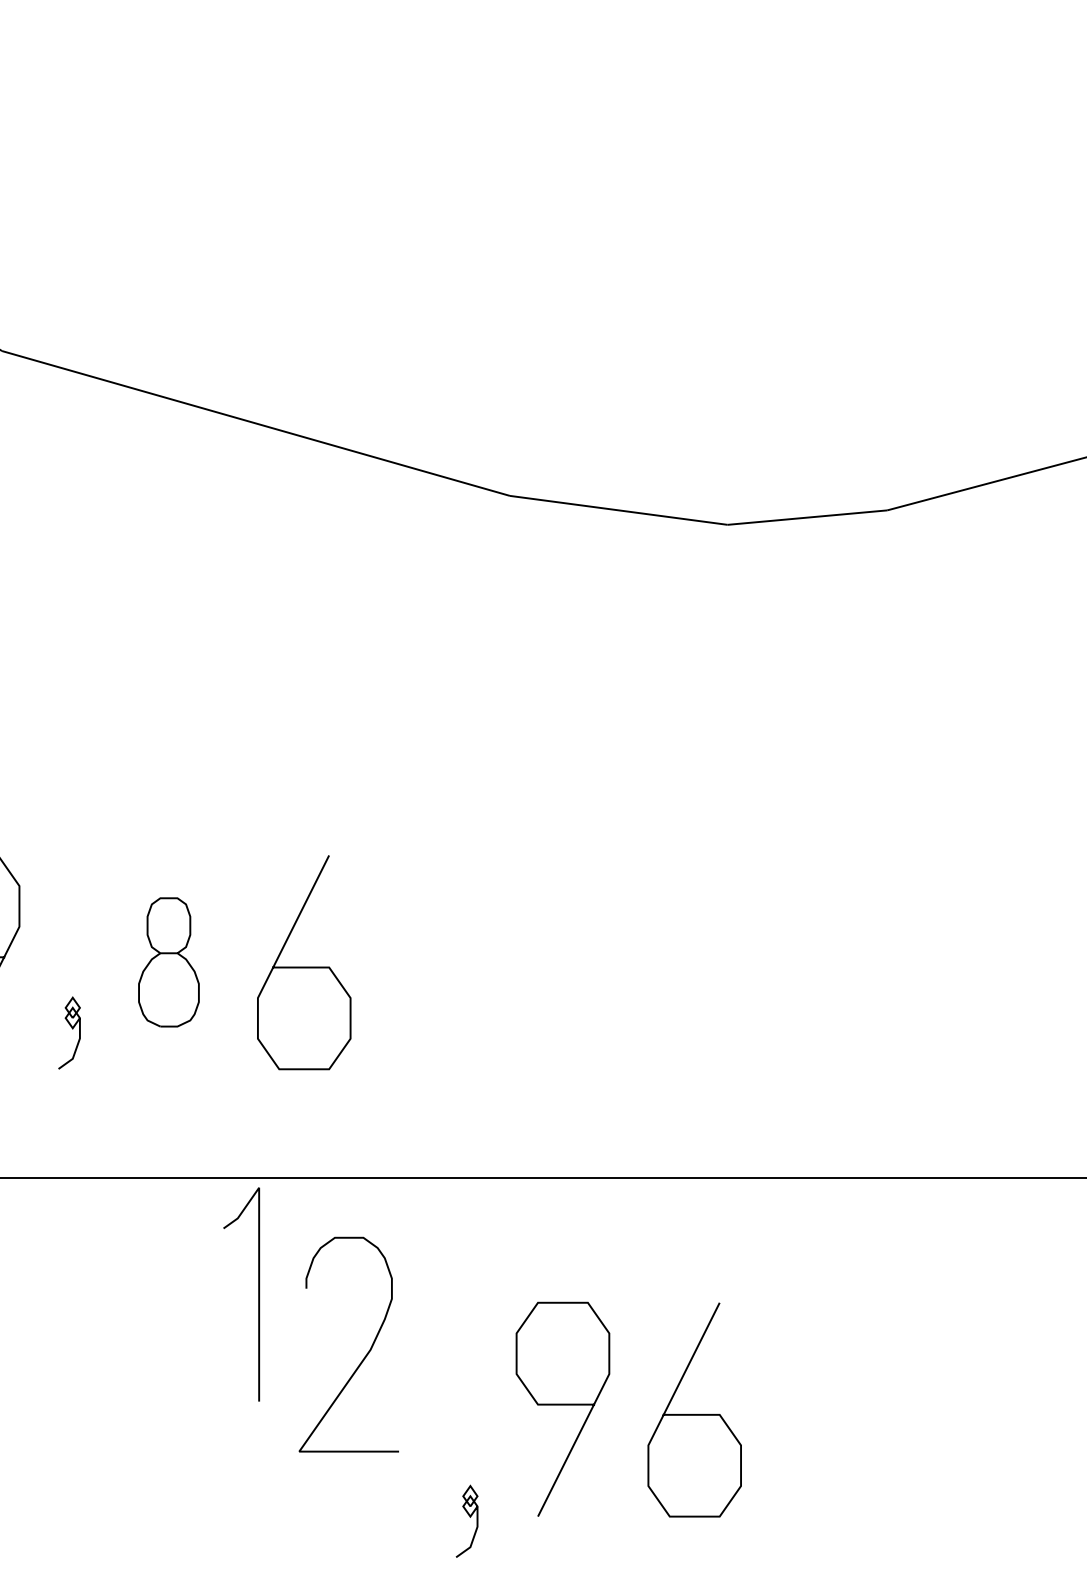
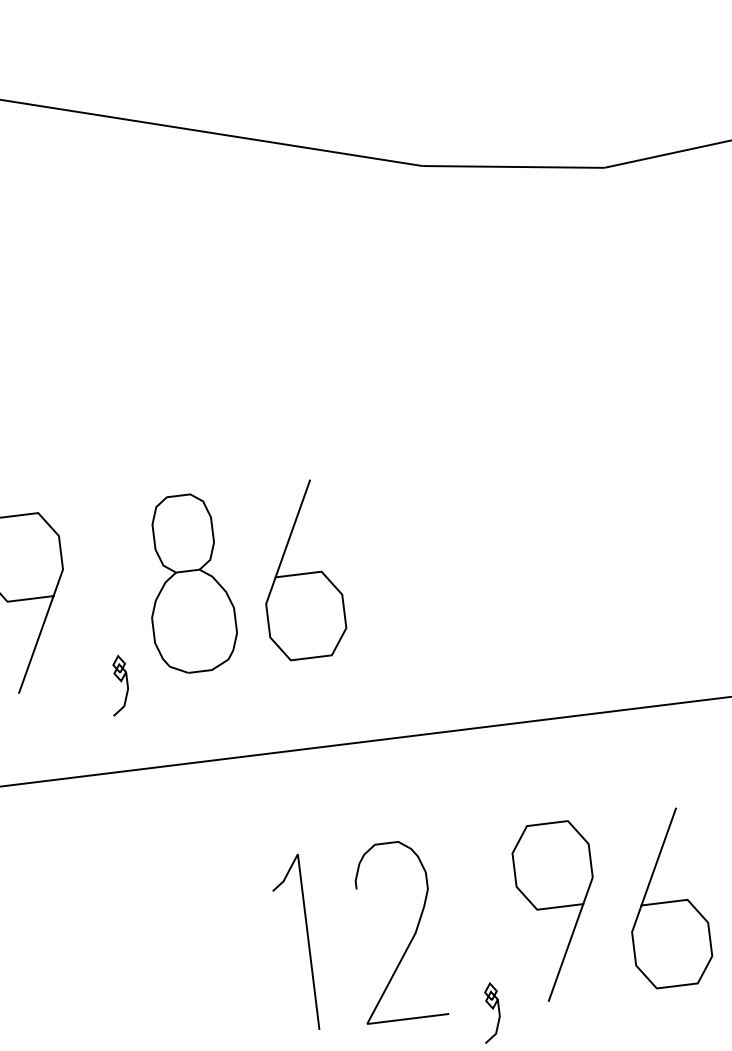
part: (168, 962) -> (189, 583), size x1.67
part: (69, 1032) -> (118, 684), moved
line: (258, 1294) -> (308, 941), moved
curve: (364, 1356) -> (411, 939), moved

